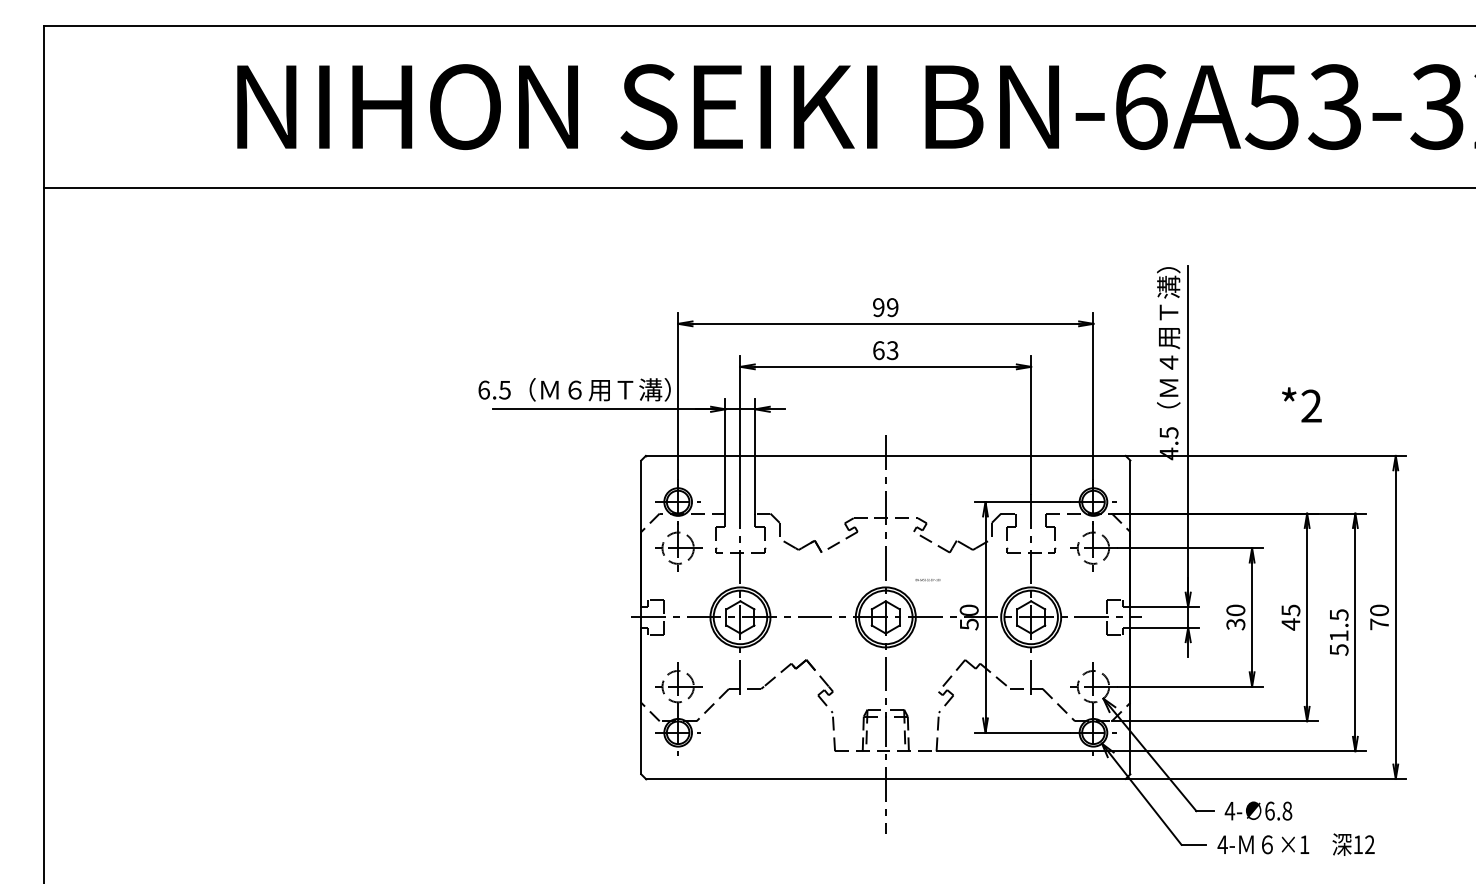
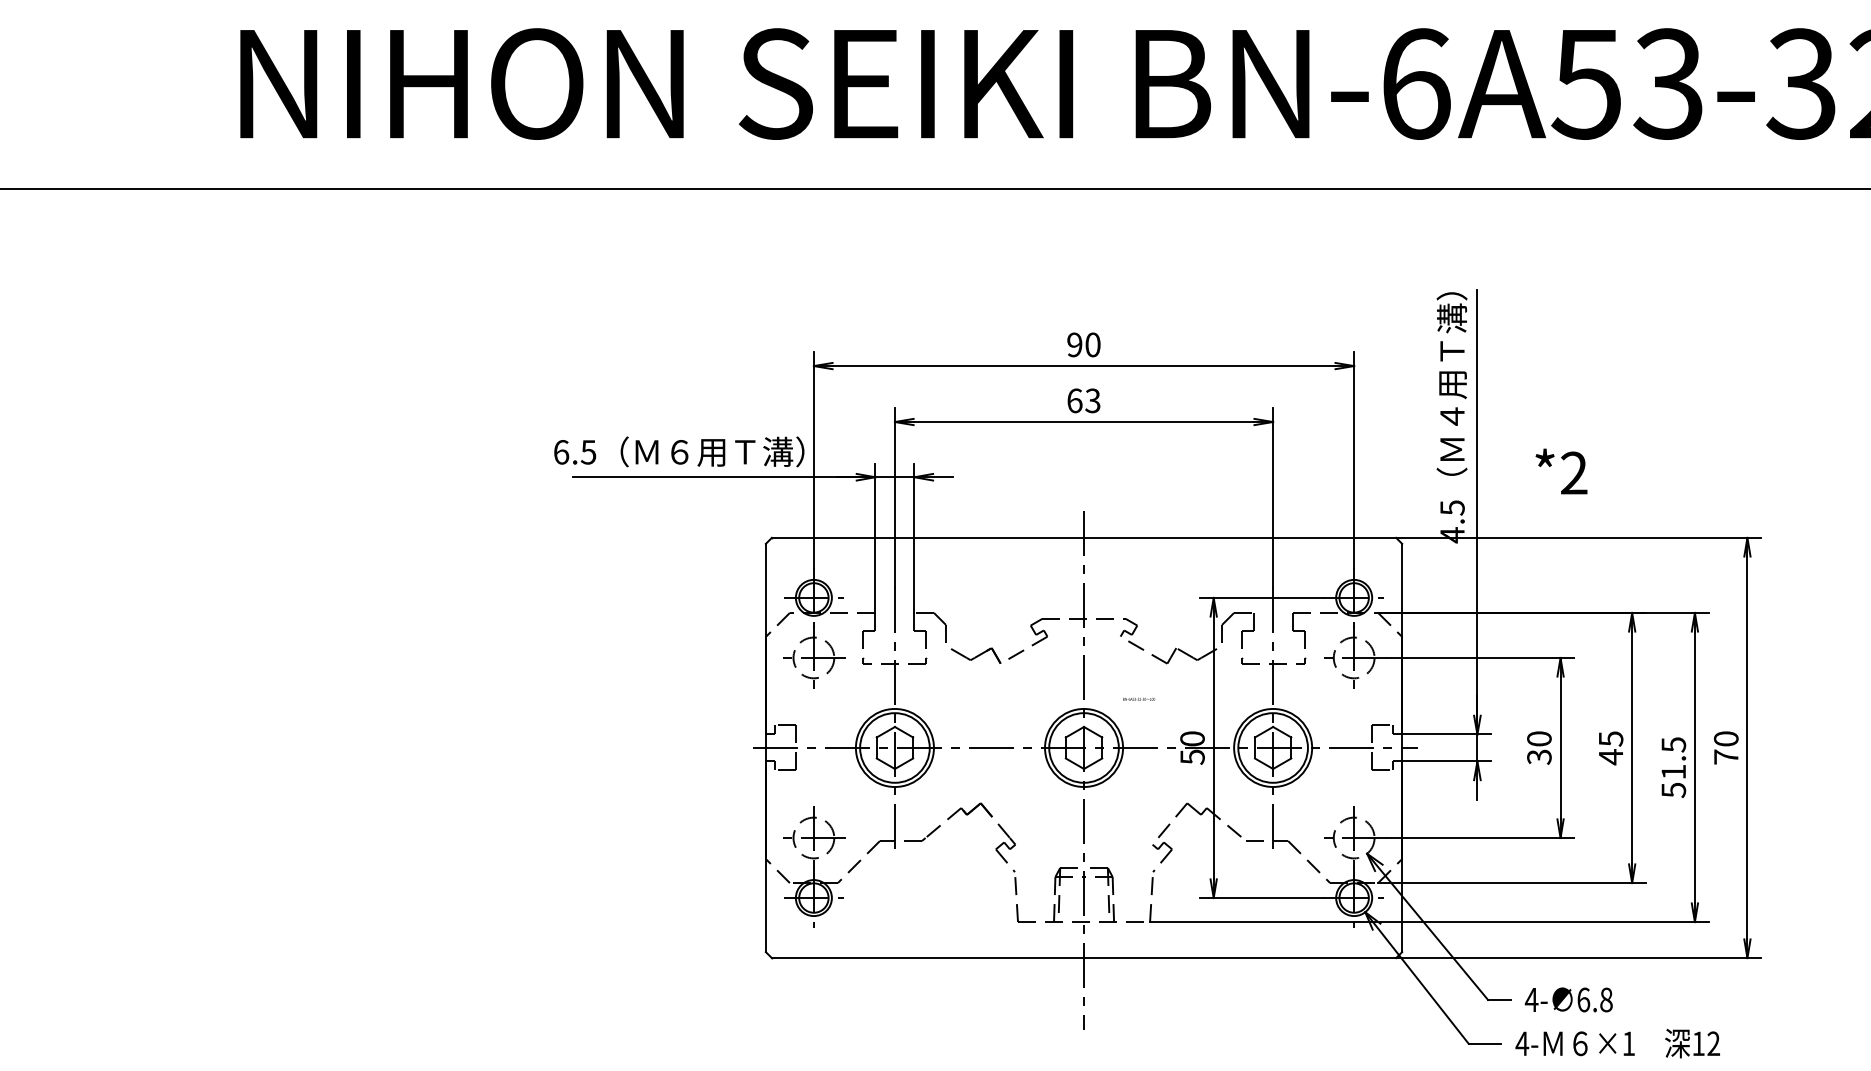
text: (892, 307) -> (1092, 344), 99 -> 90
text: (1301, 404) -> (1561, 470), moved

